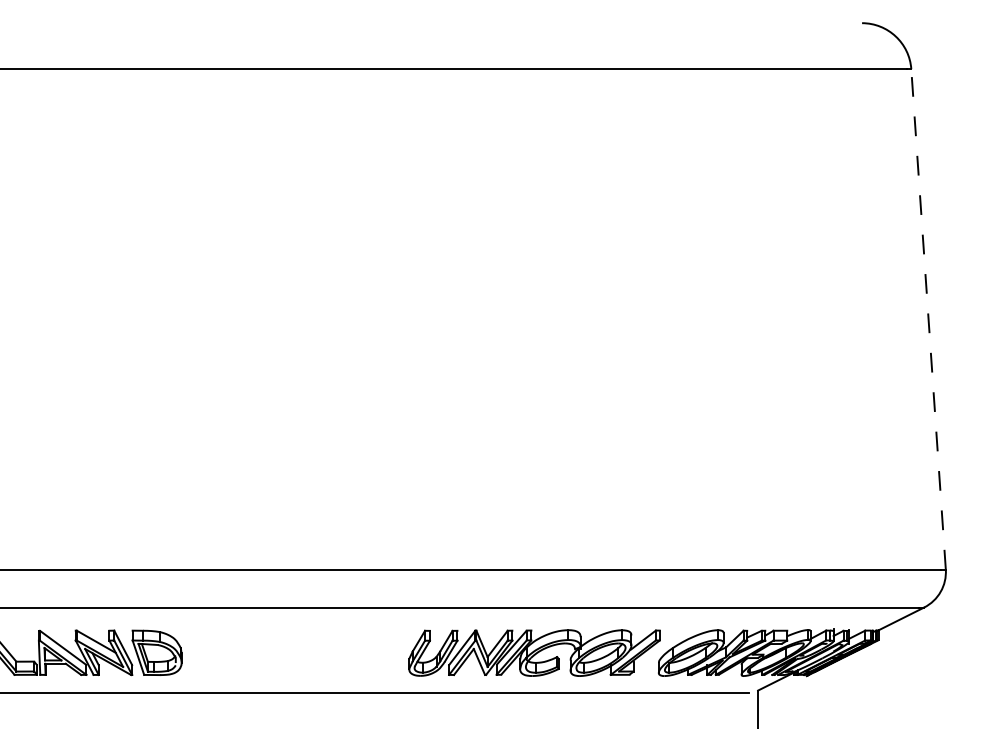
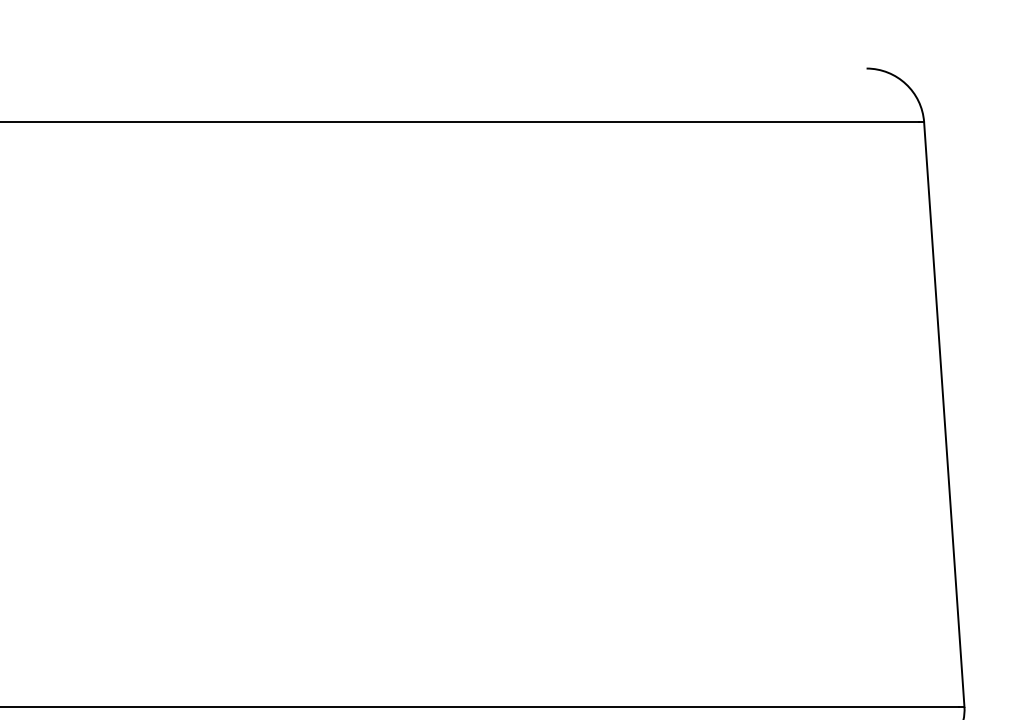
line: (928, 319) -> (944, 414), dashed -> solid

